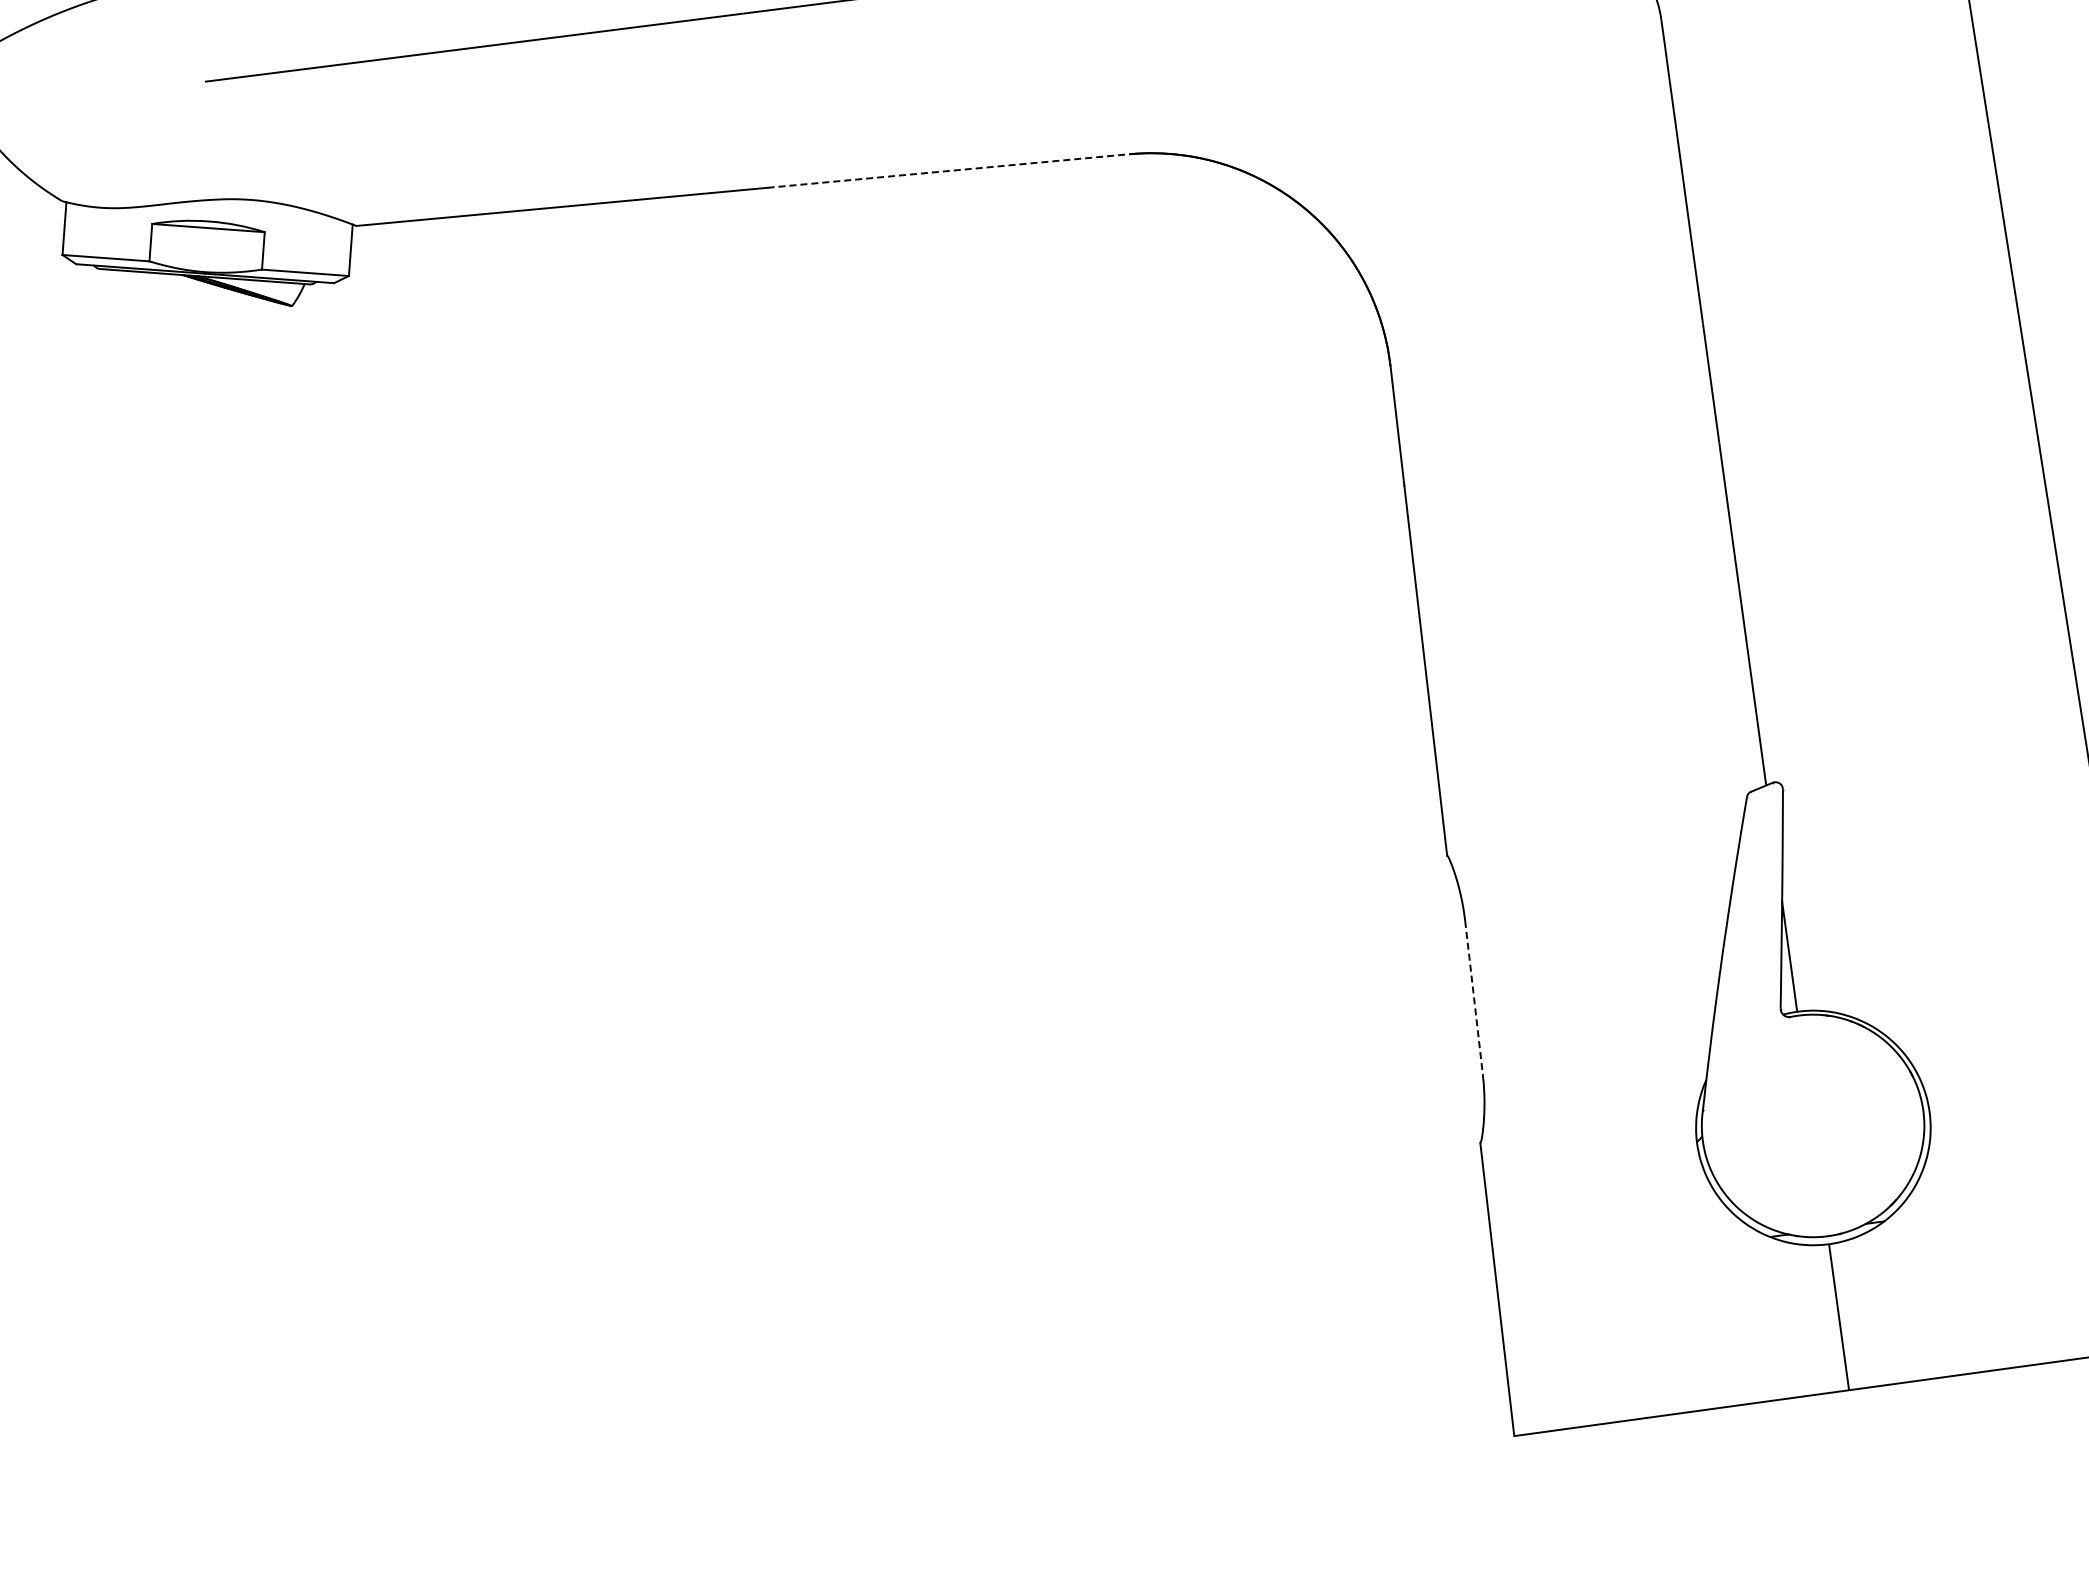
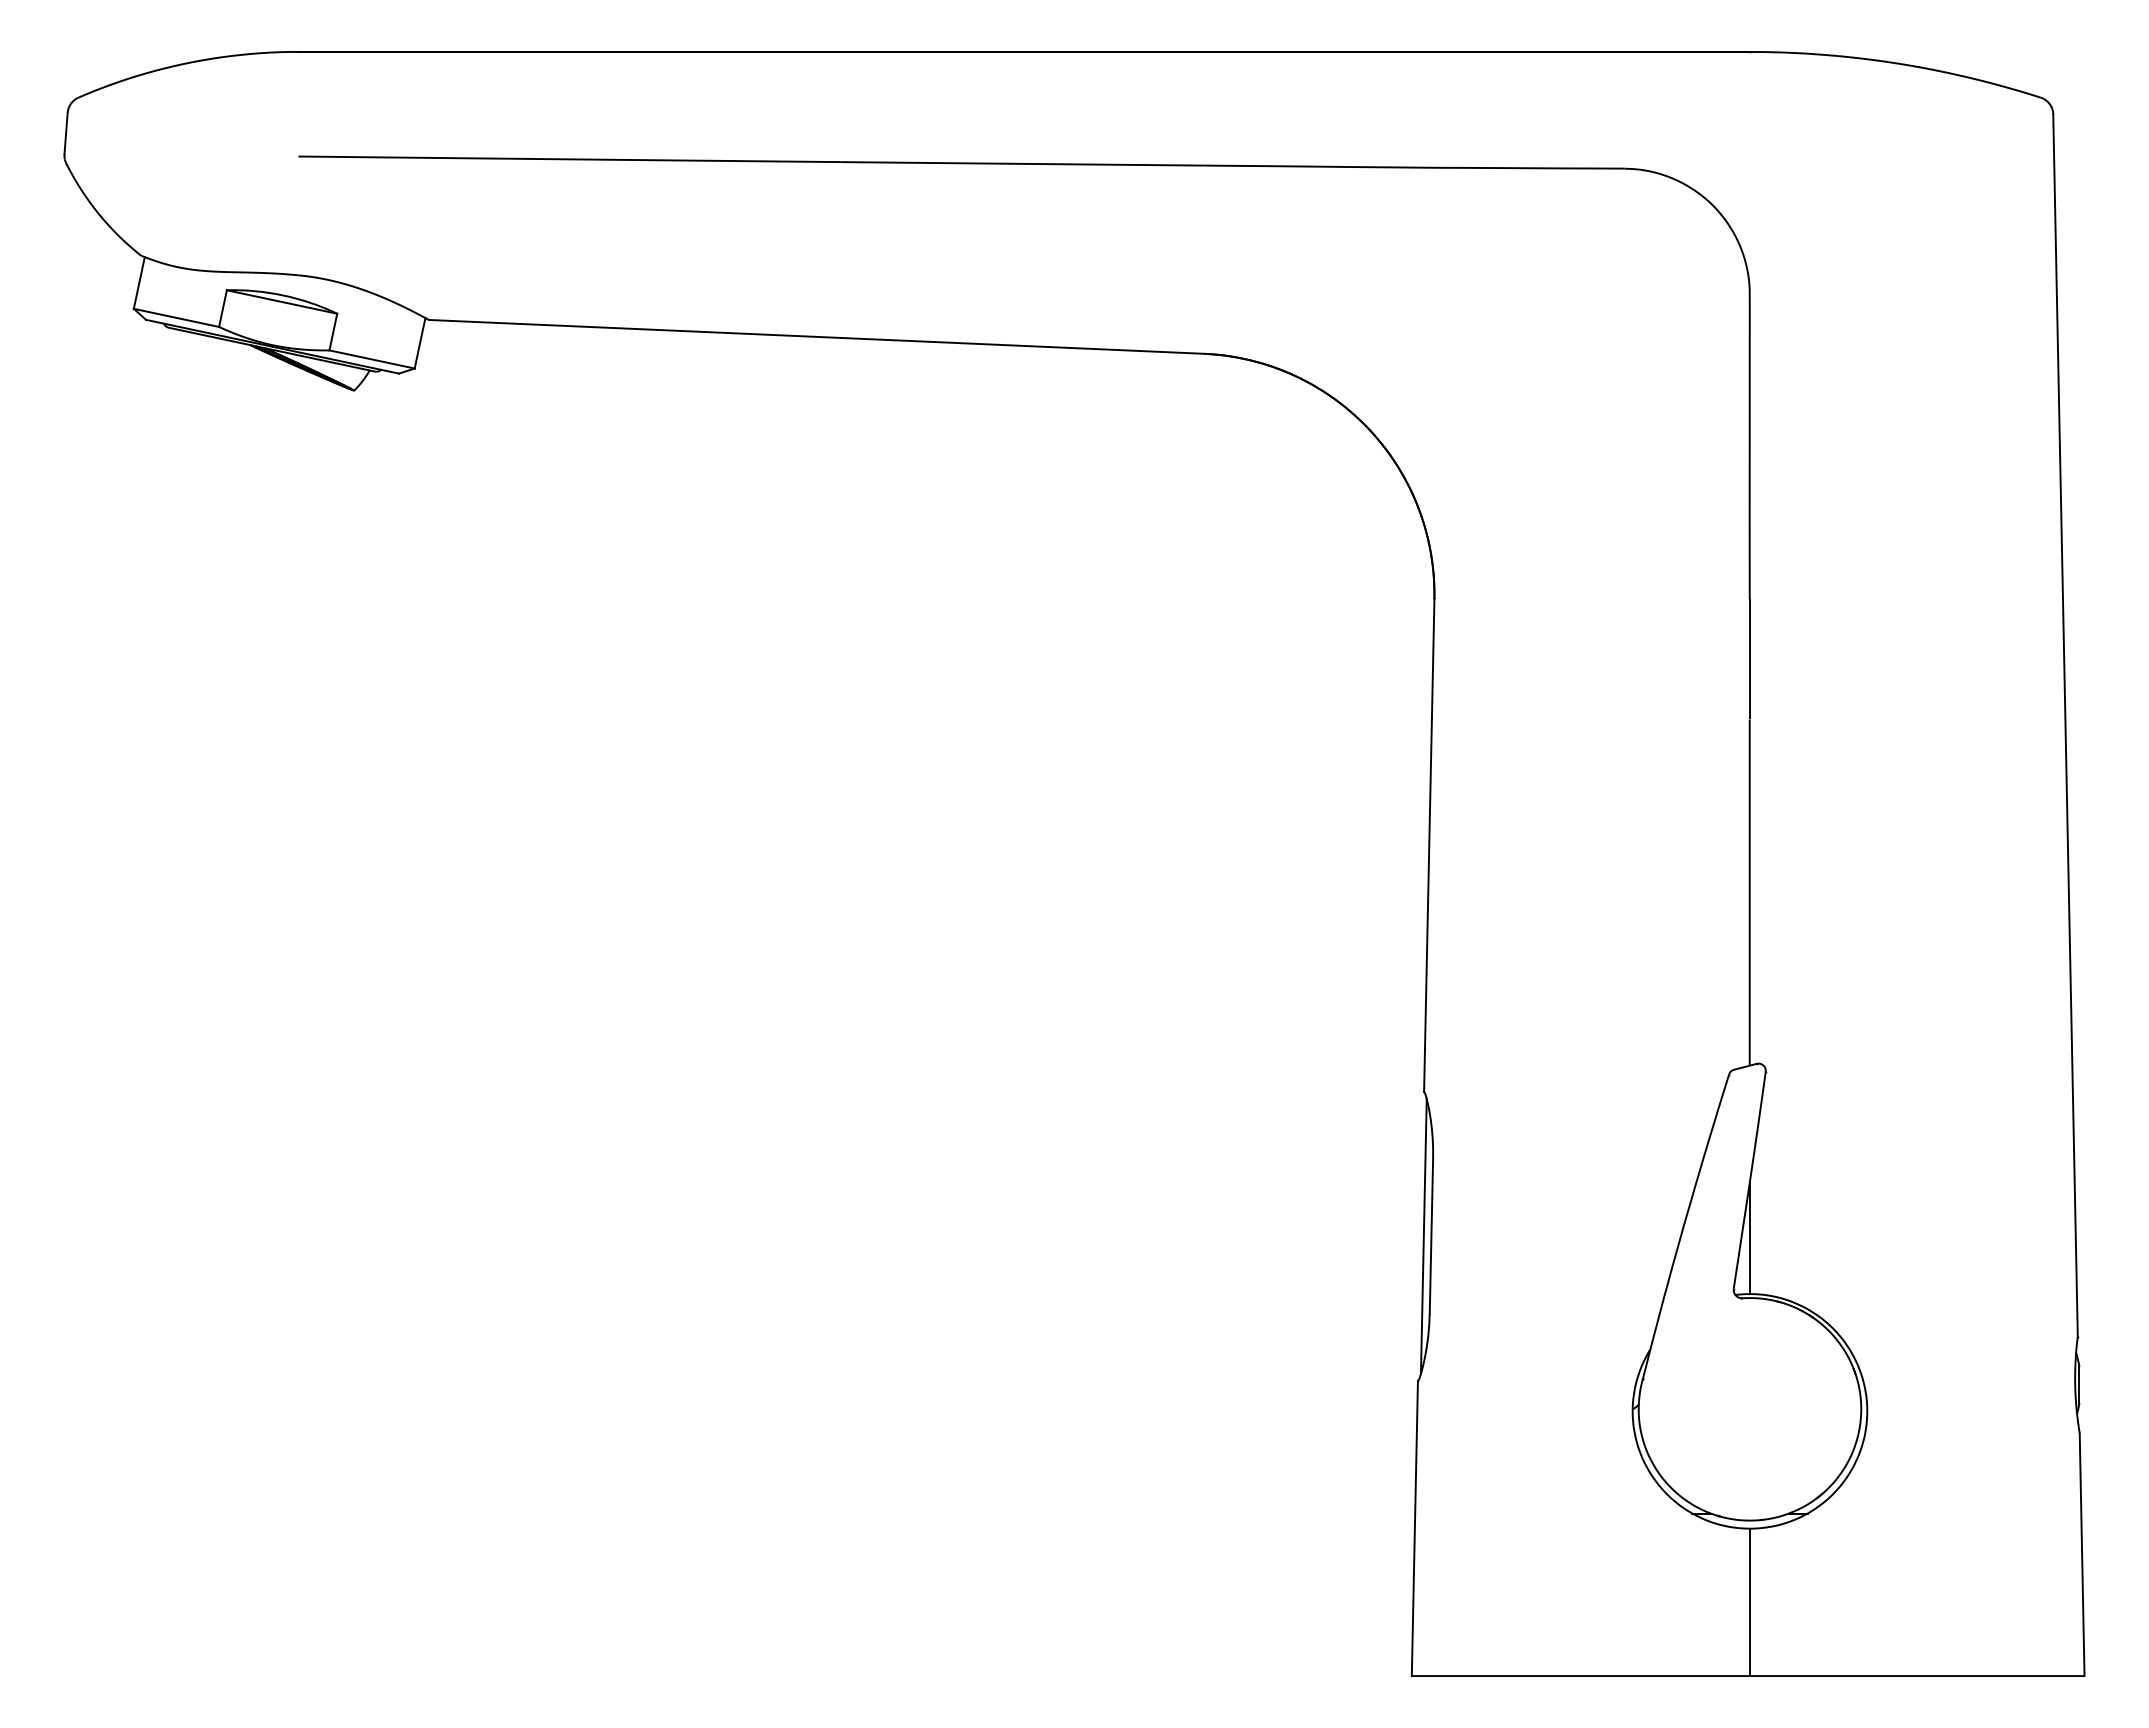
line: (947, 170) -> (1022, 345), dashed -> solid
line: (1474, 997) -> (1431, 1236), dashed -> solid
line: (1466, 998) -> (1423, 1235), added

